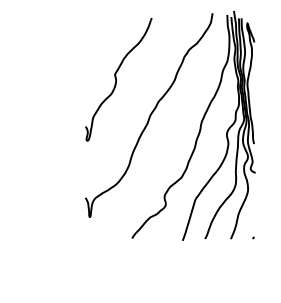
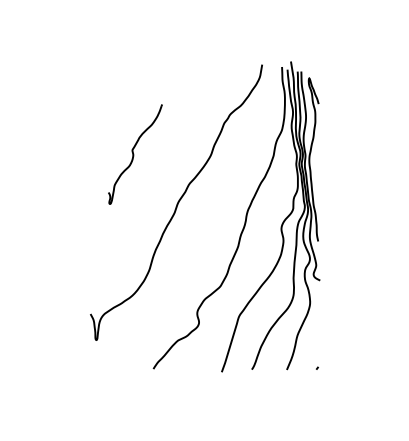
part: (118, 79) -> (135, 154), size x0.6

